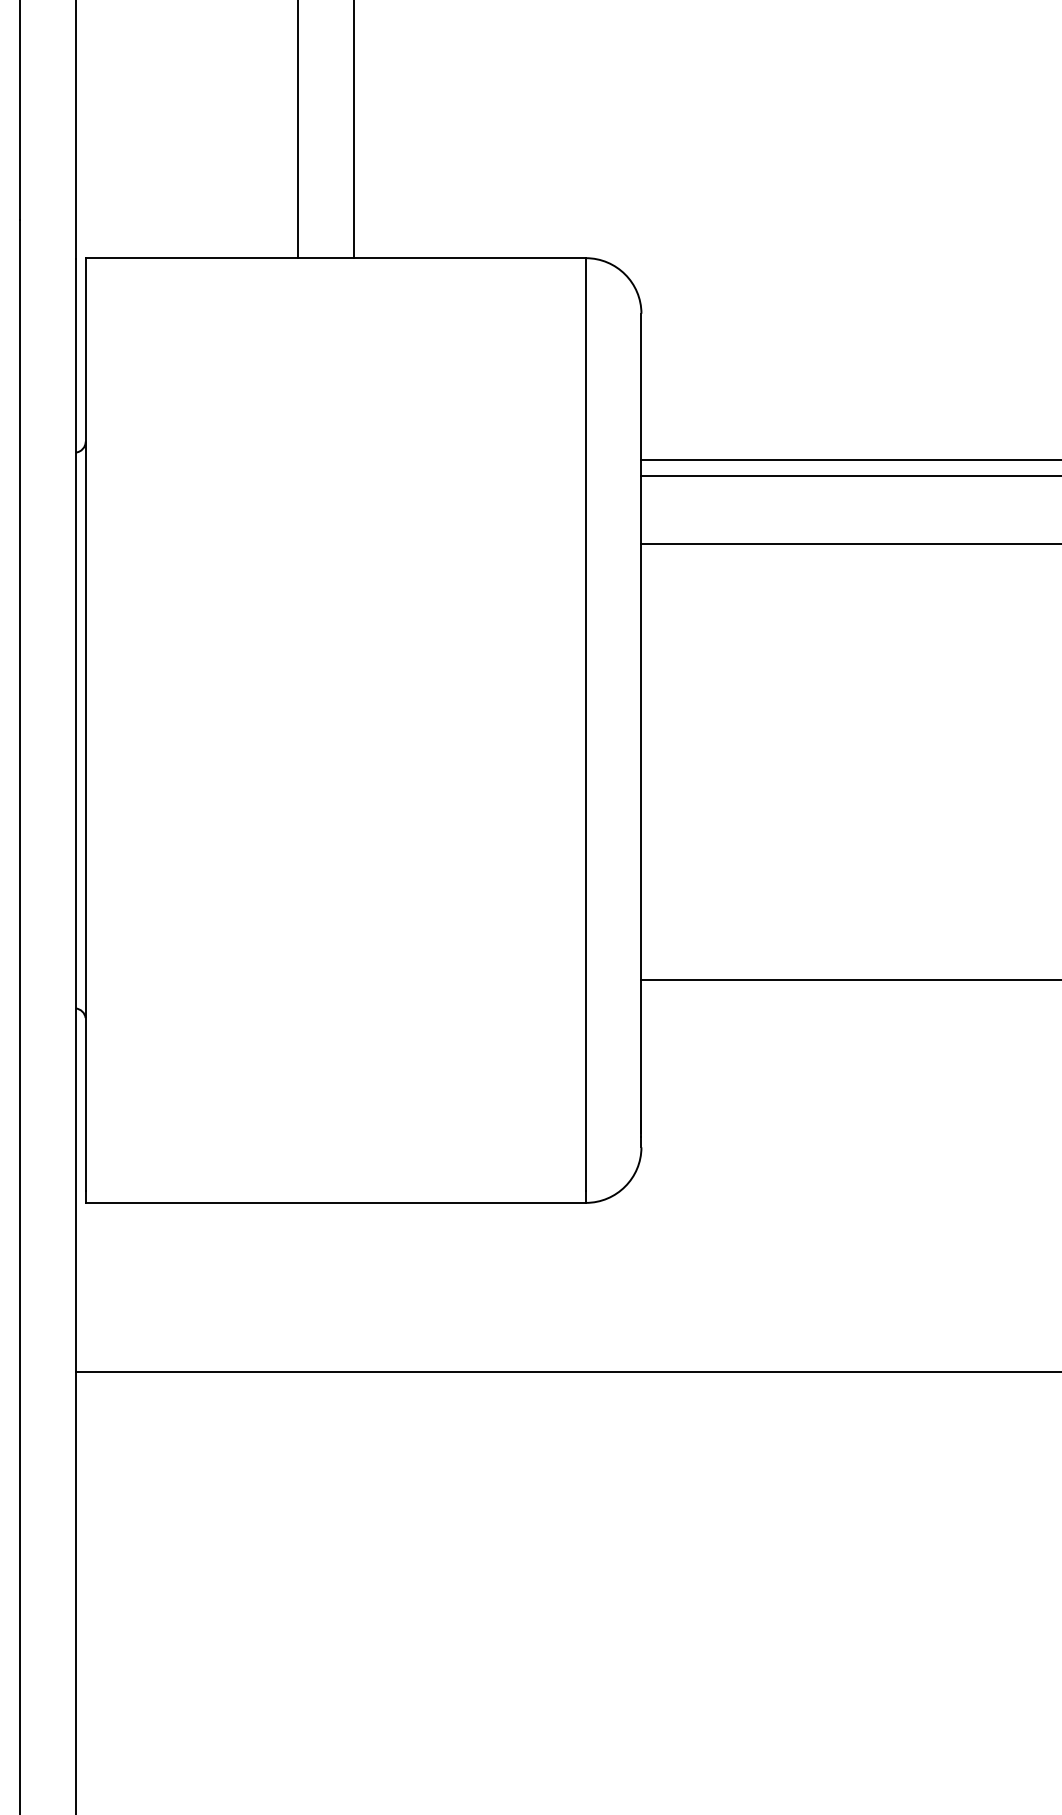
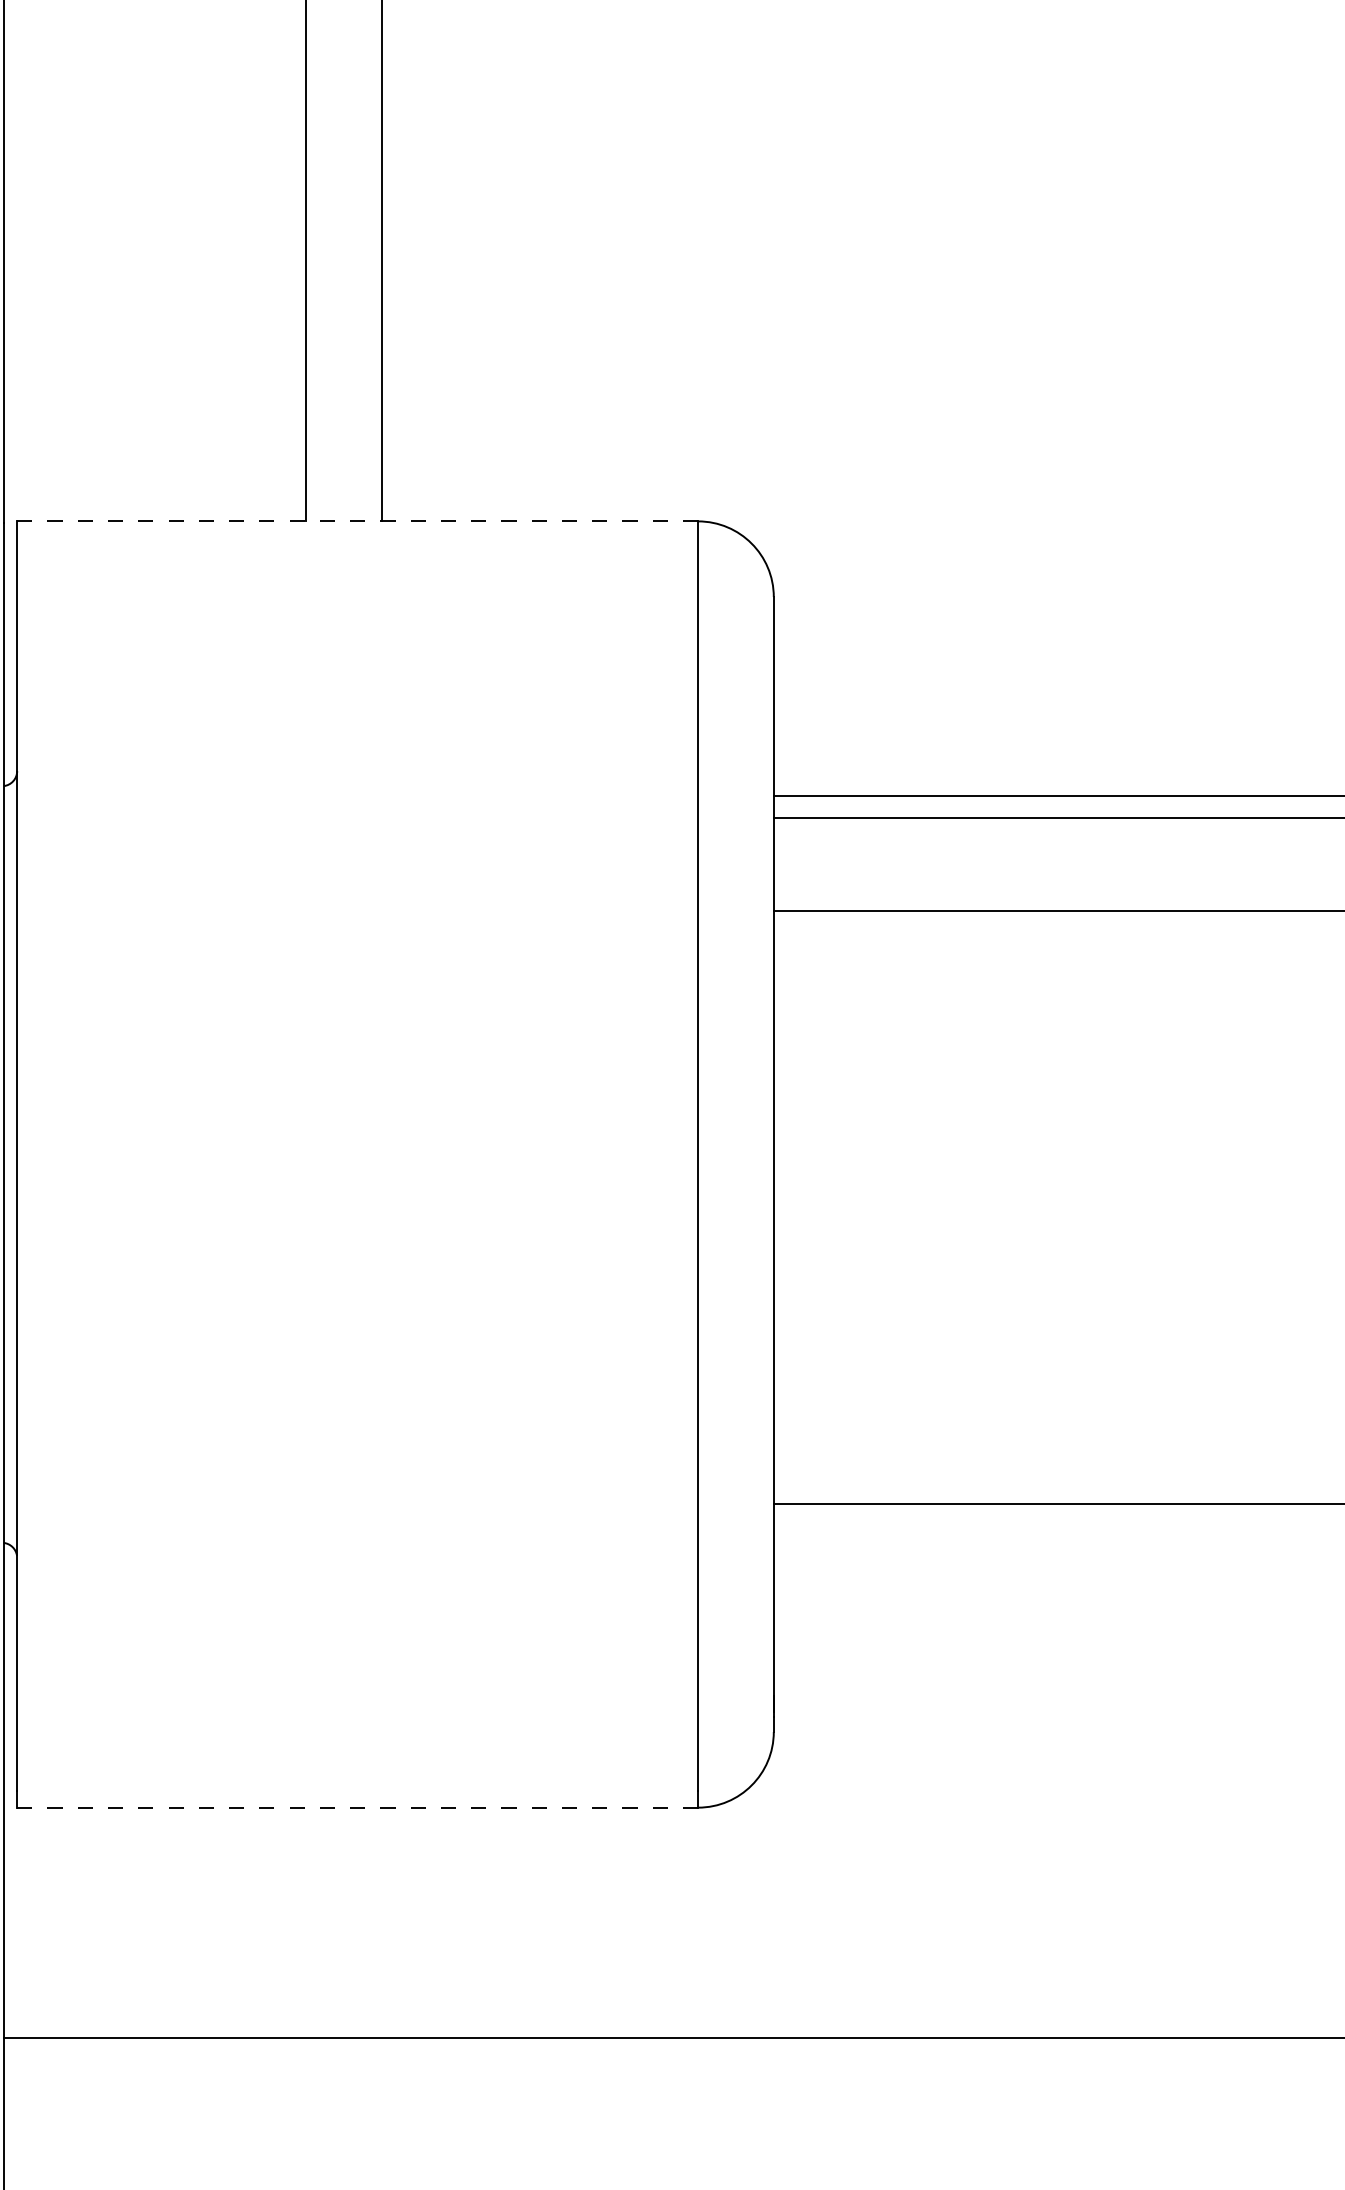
line: (336, 258) -> (358, 521), solid -> dashed
line: (336, 1202) -> (358, 1807), solid -> dashed

